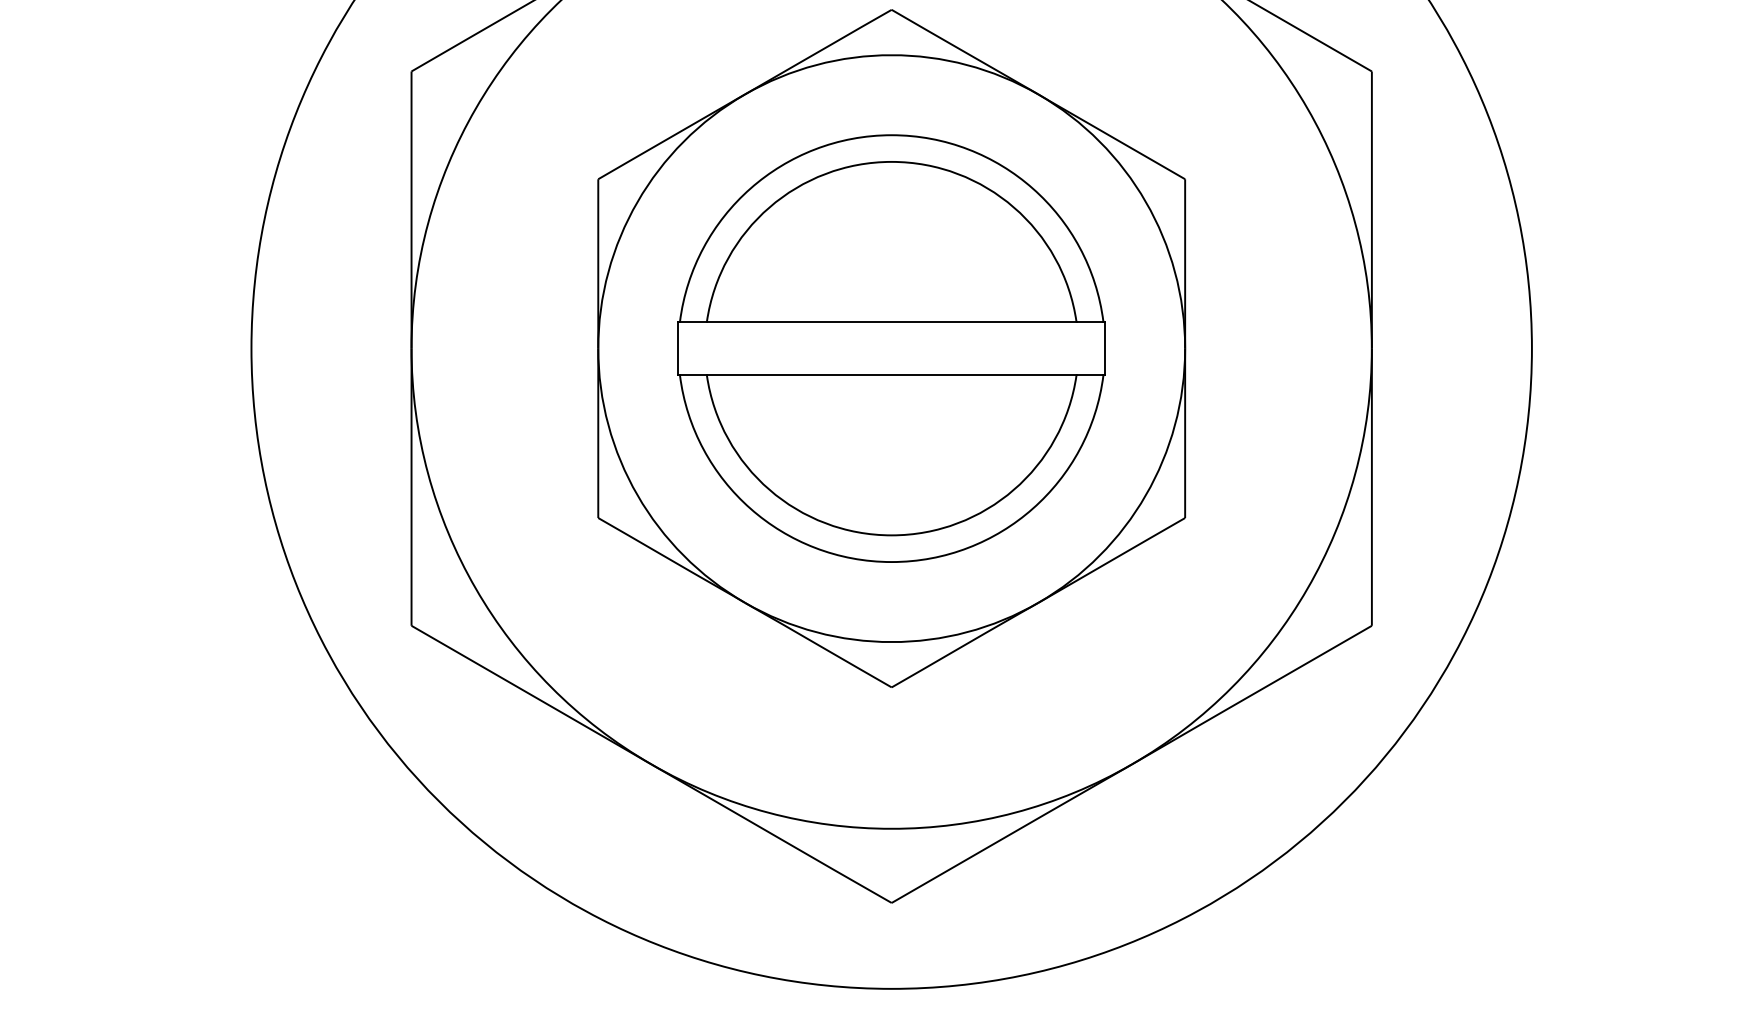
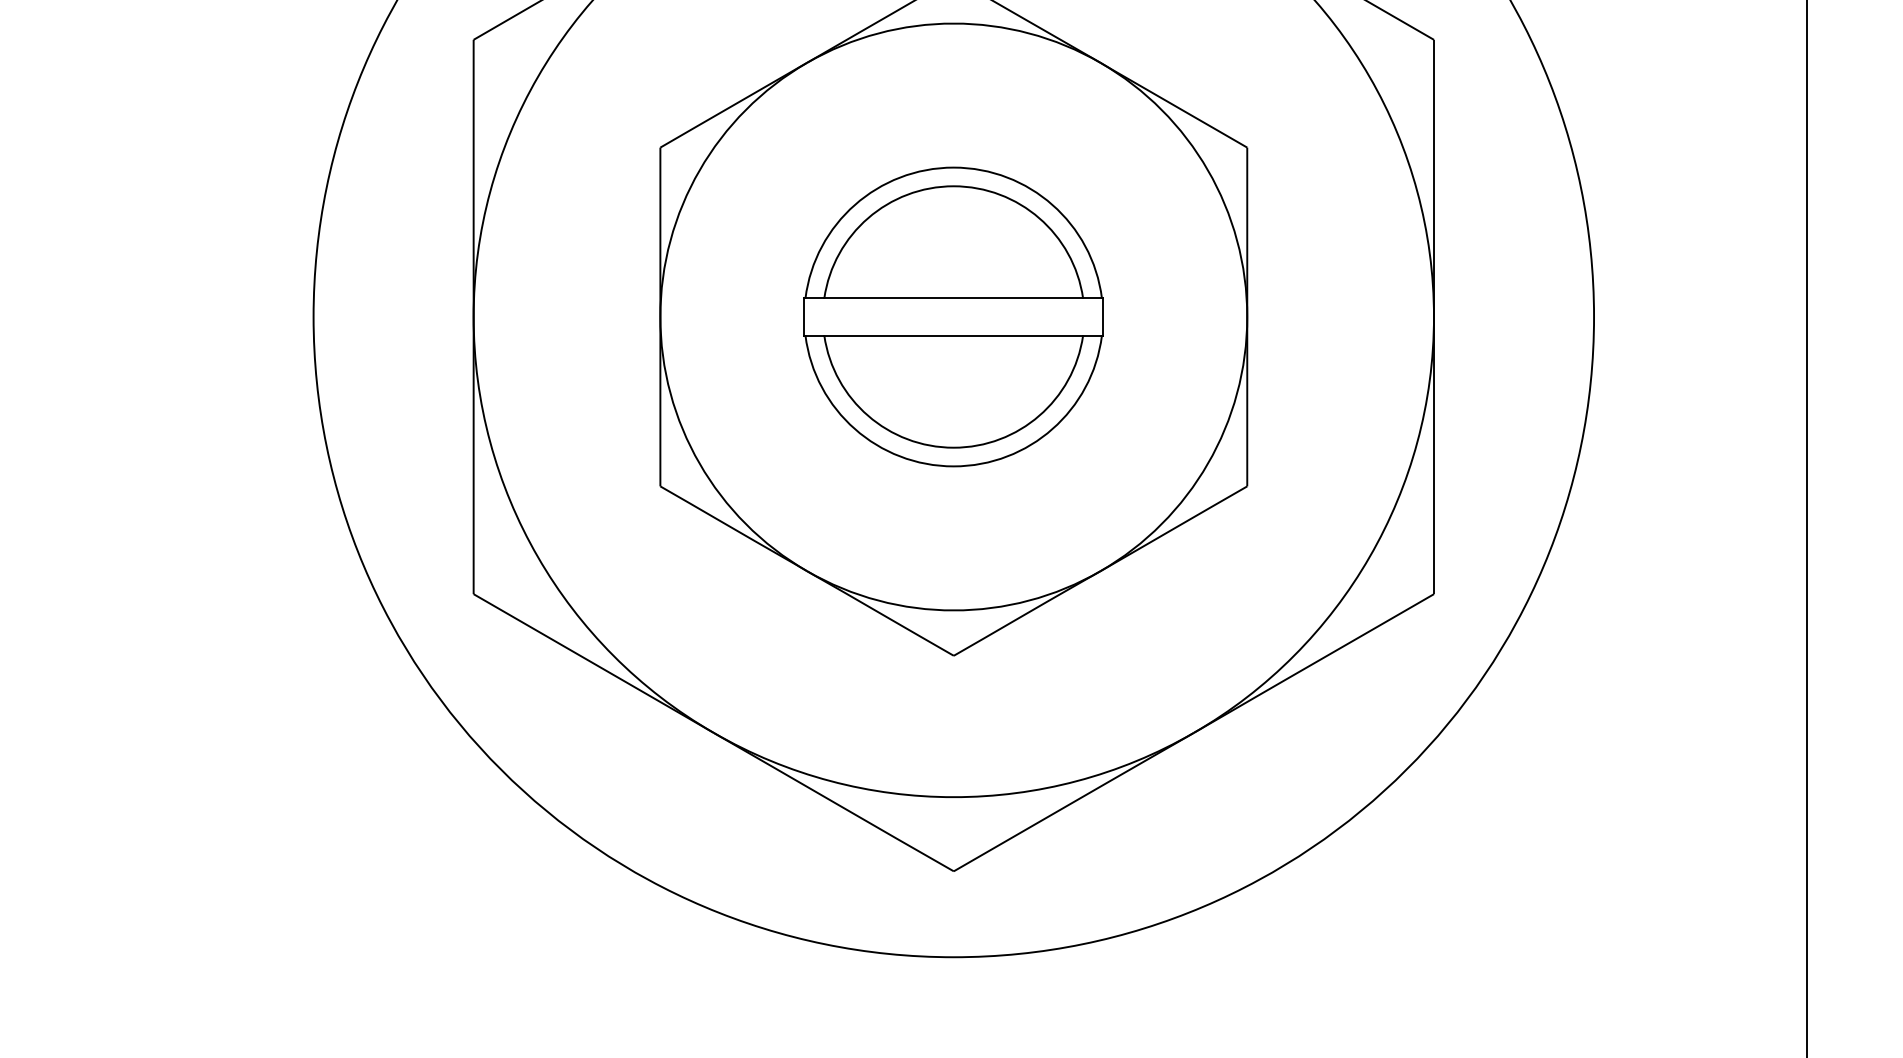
part: (891, 348) -> (953, 316), size x0.7

